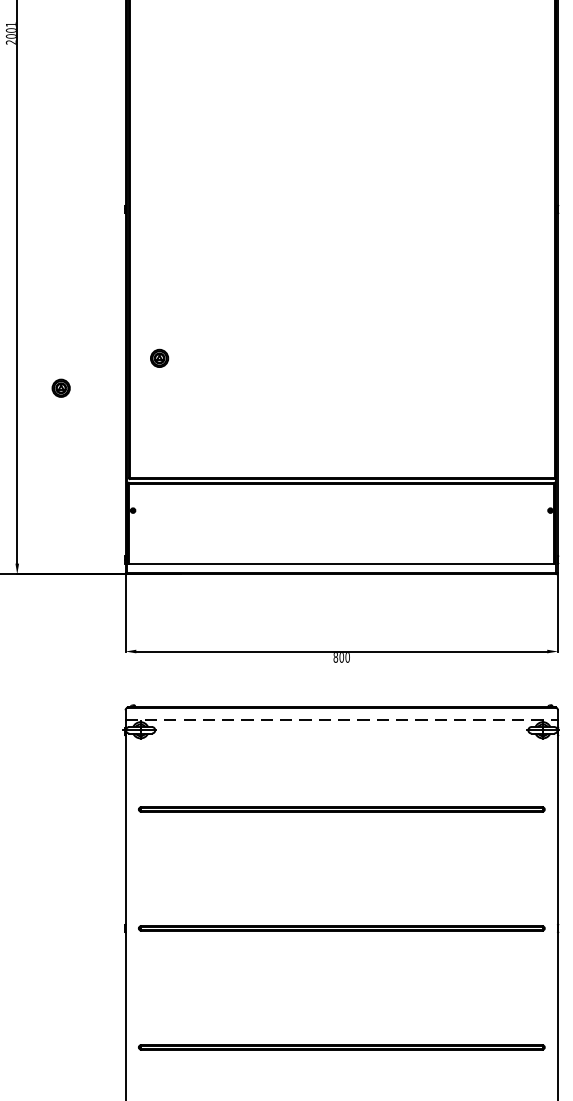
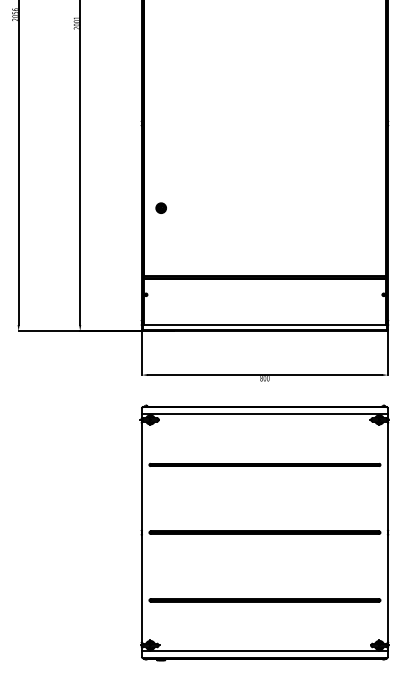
part: (59, 387) -> (104, 224), removed
line: (342, 720) -> (265, 414), dashed -> solid

